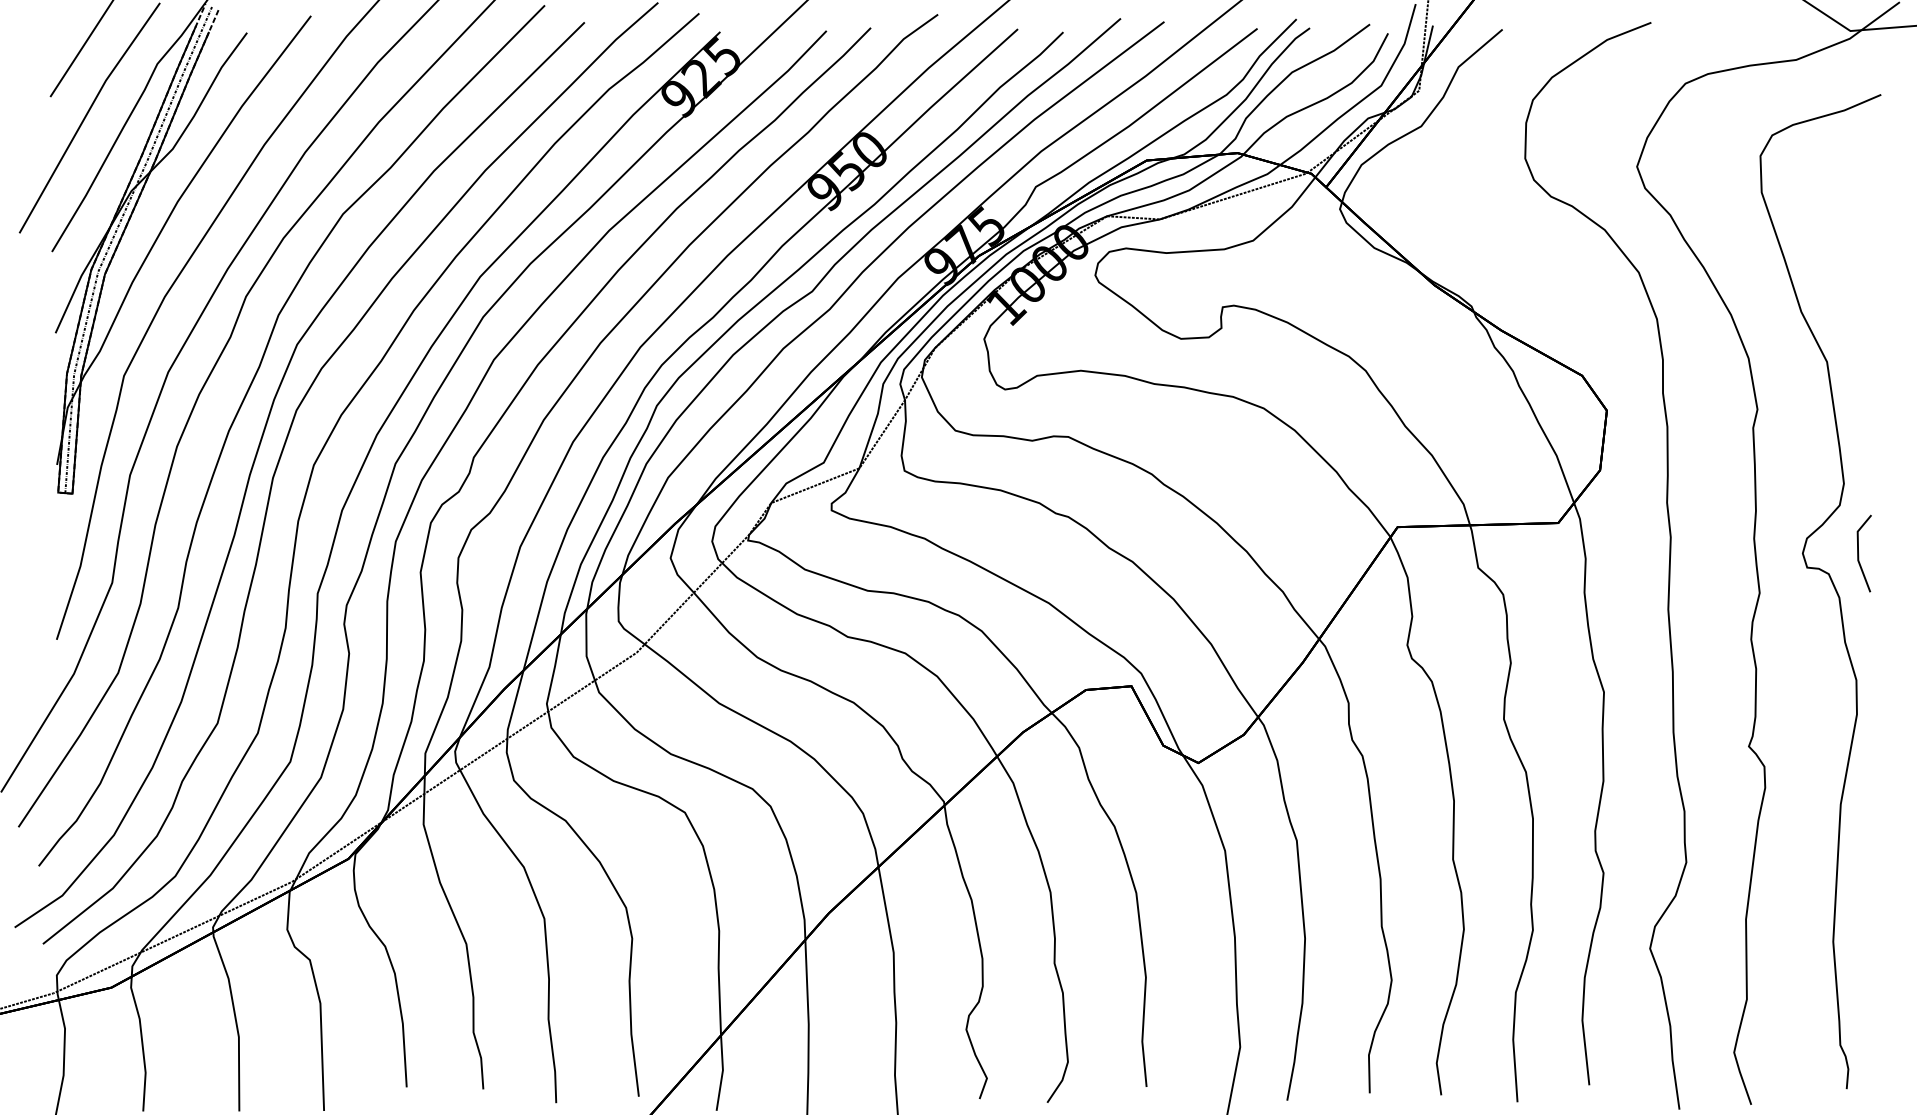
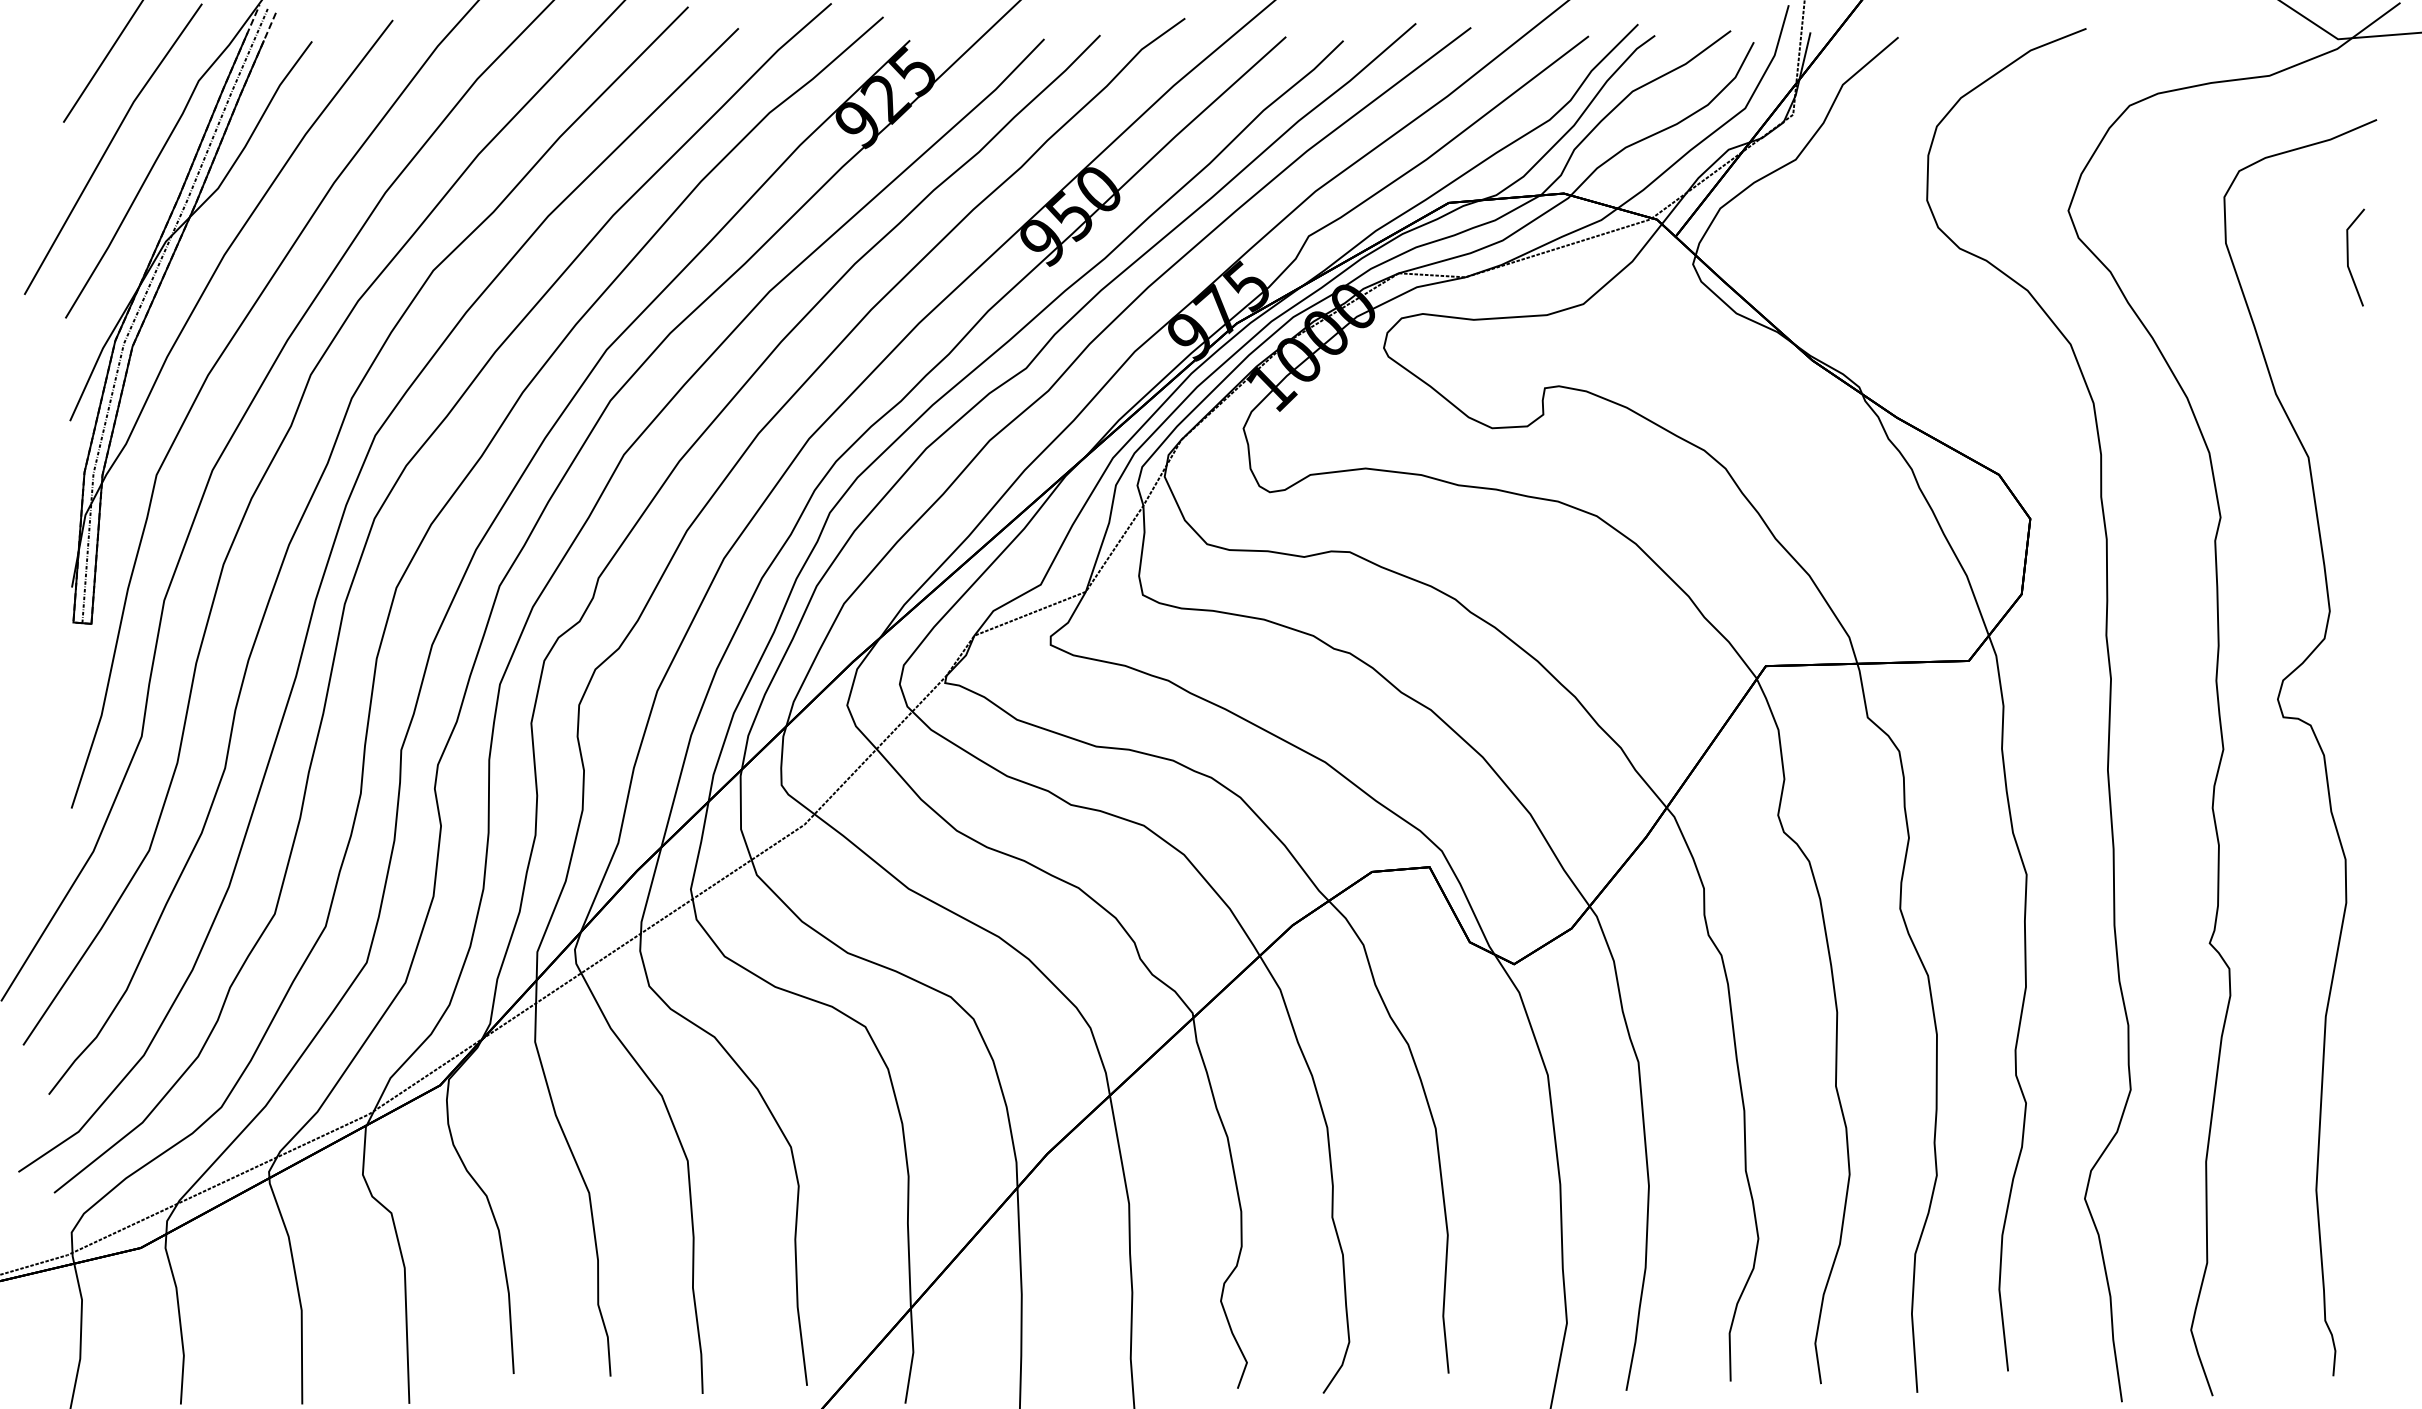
part: (1858, 553) -> (2348, 257), moved

